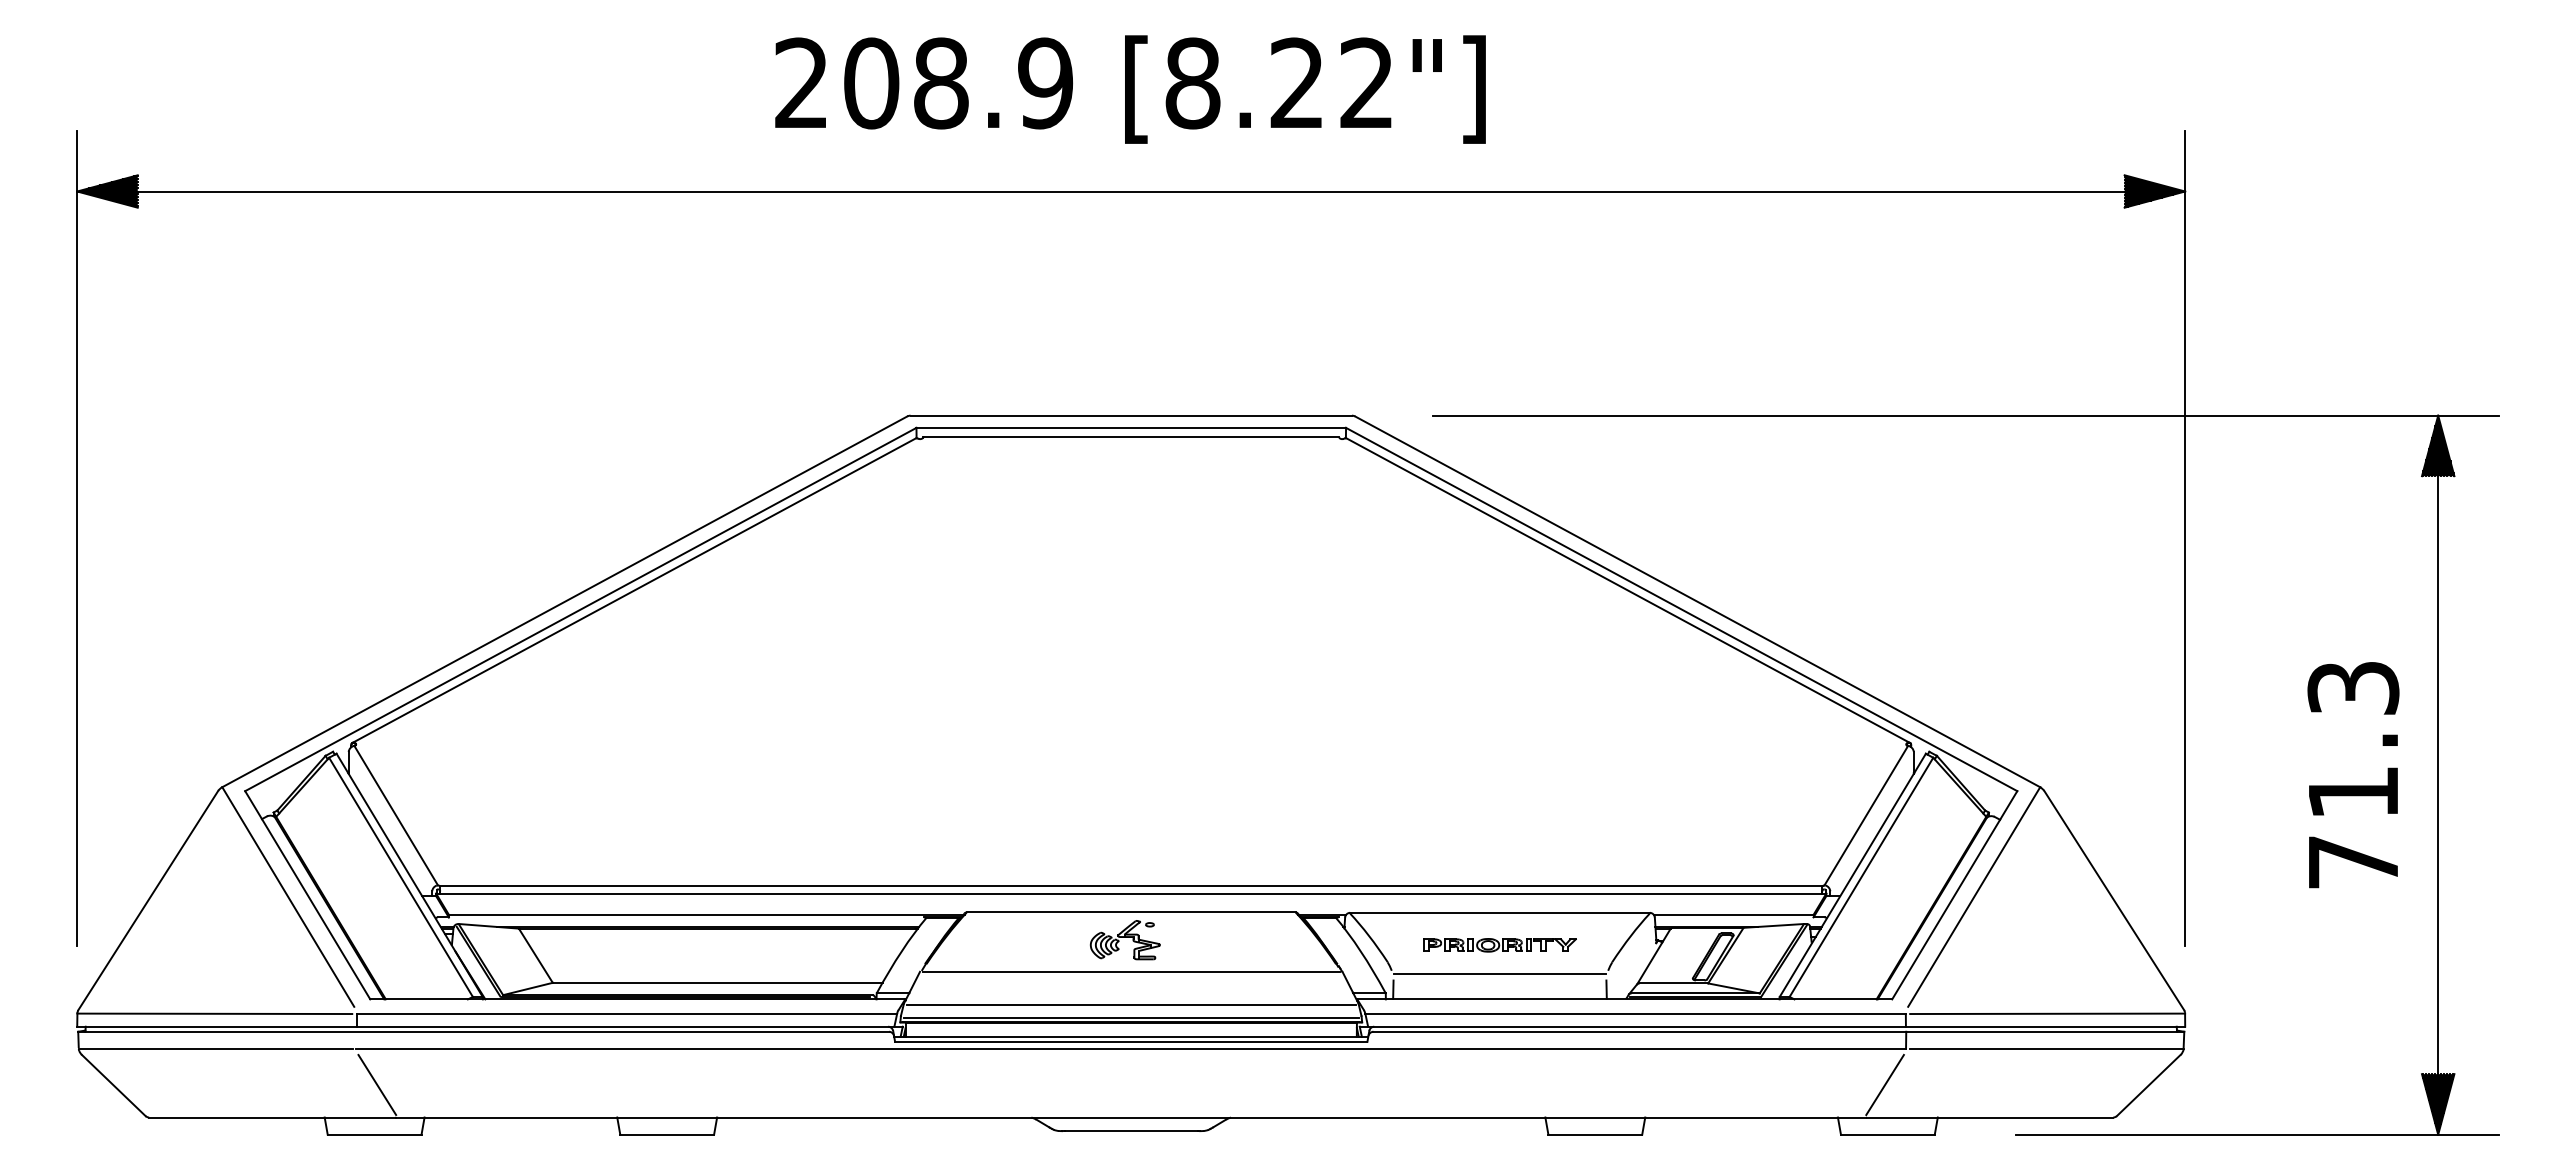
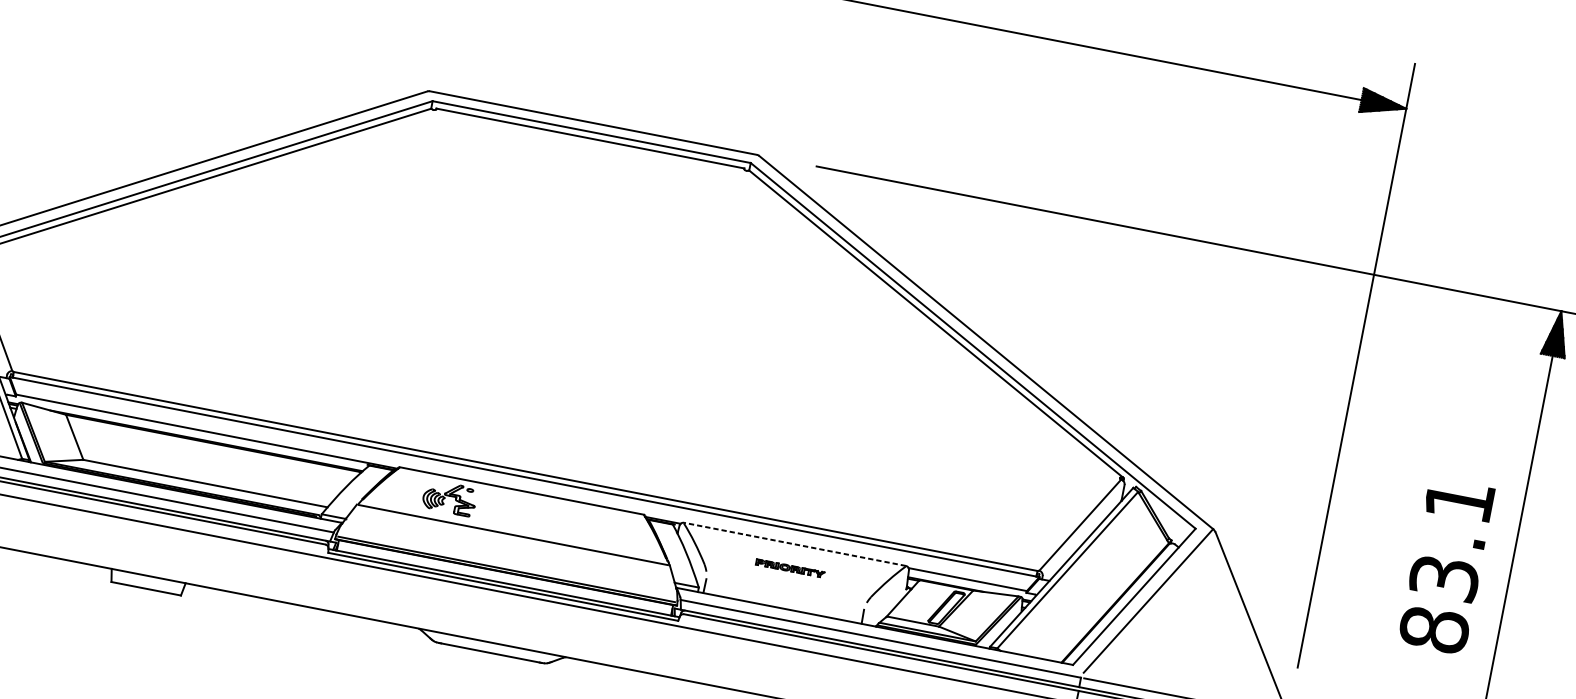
text: (2353, 775) -> (1446, 565), 71.3 -> 83.1
line: (1499, 912) -> (794, 544), solid -> dashed
part: (1124, 940) -> (449, 498), moved
part: (1499, 945) -> (789, 568), size x0.6
line: (1499, 974) -> (785, 589), removed
line: (1130, 1005) -> (507, 559), removed

